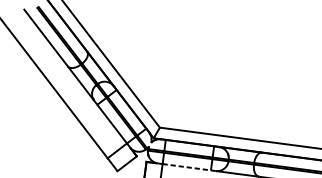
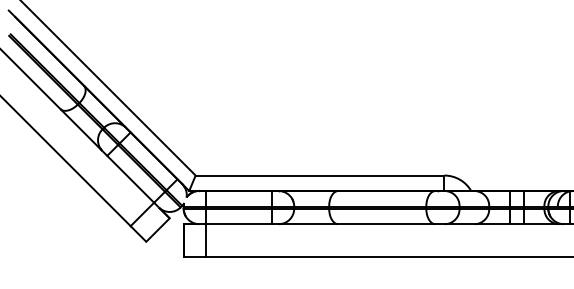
line: (187, 167) -> (239, 224), dashed -> solid

